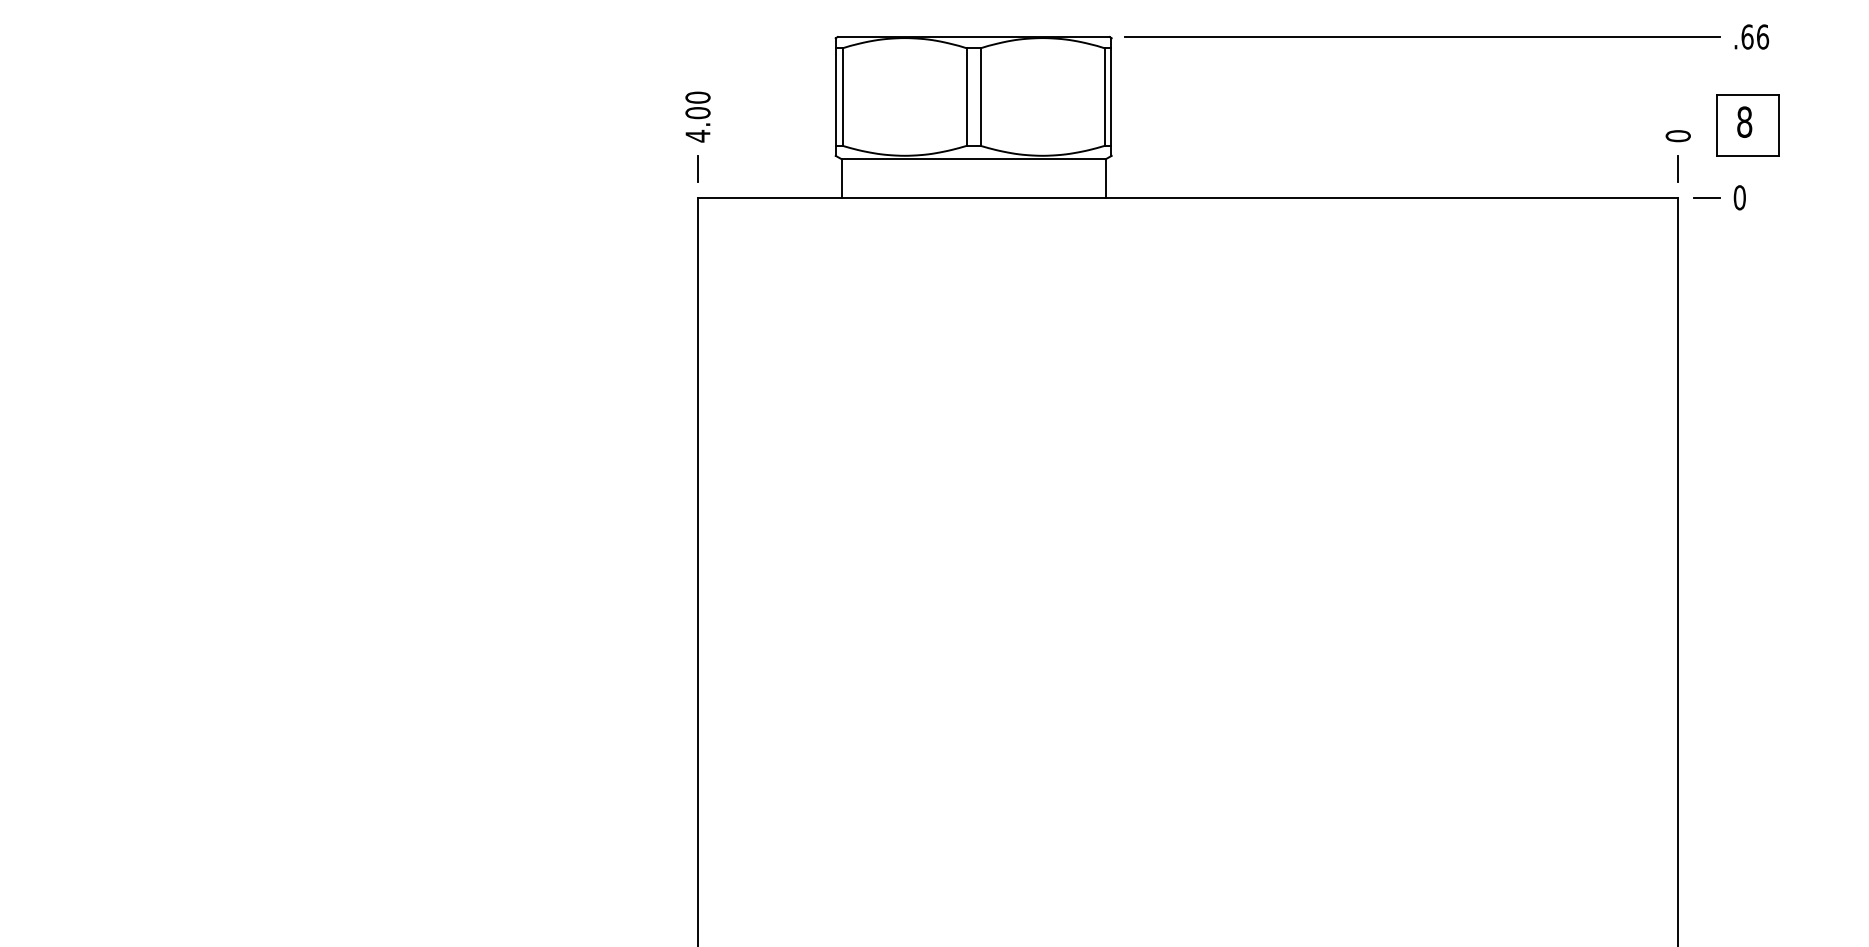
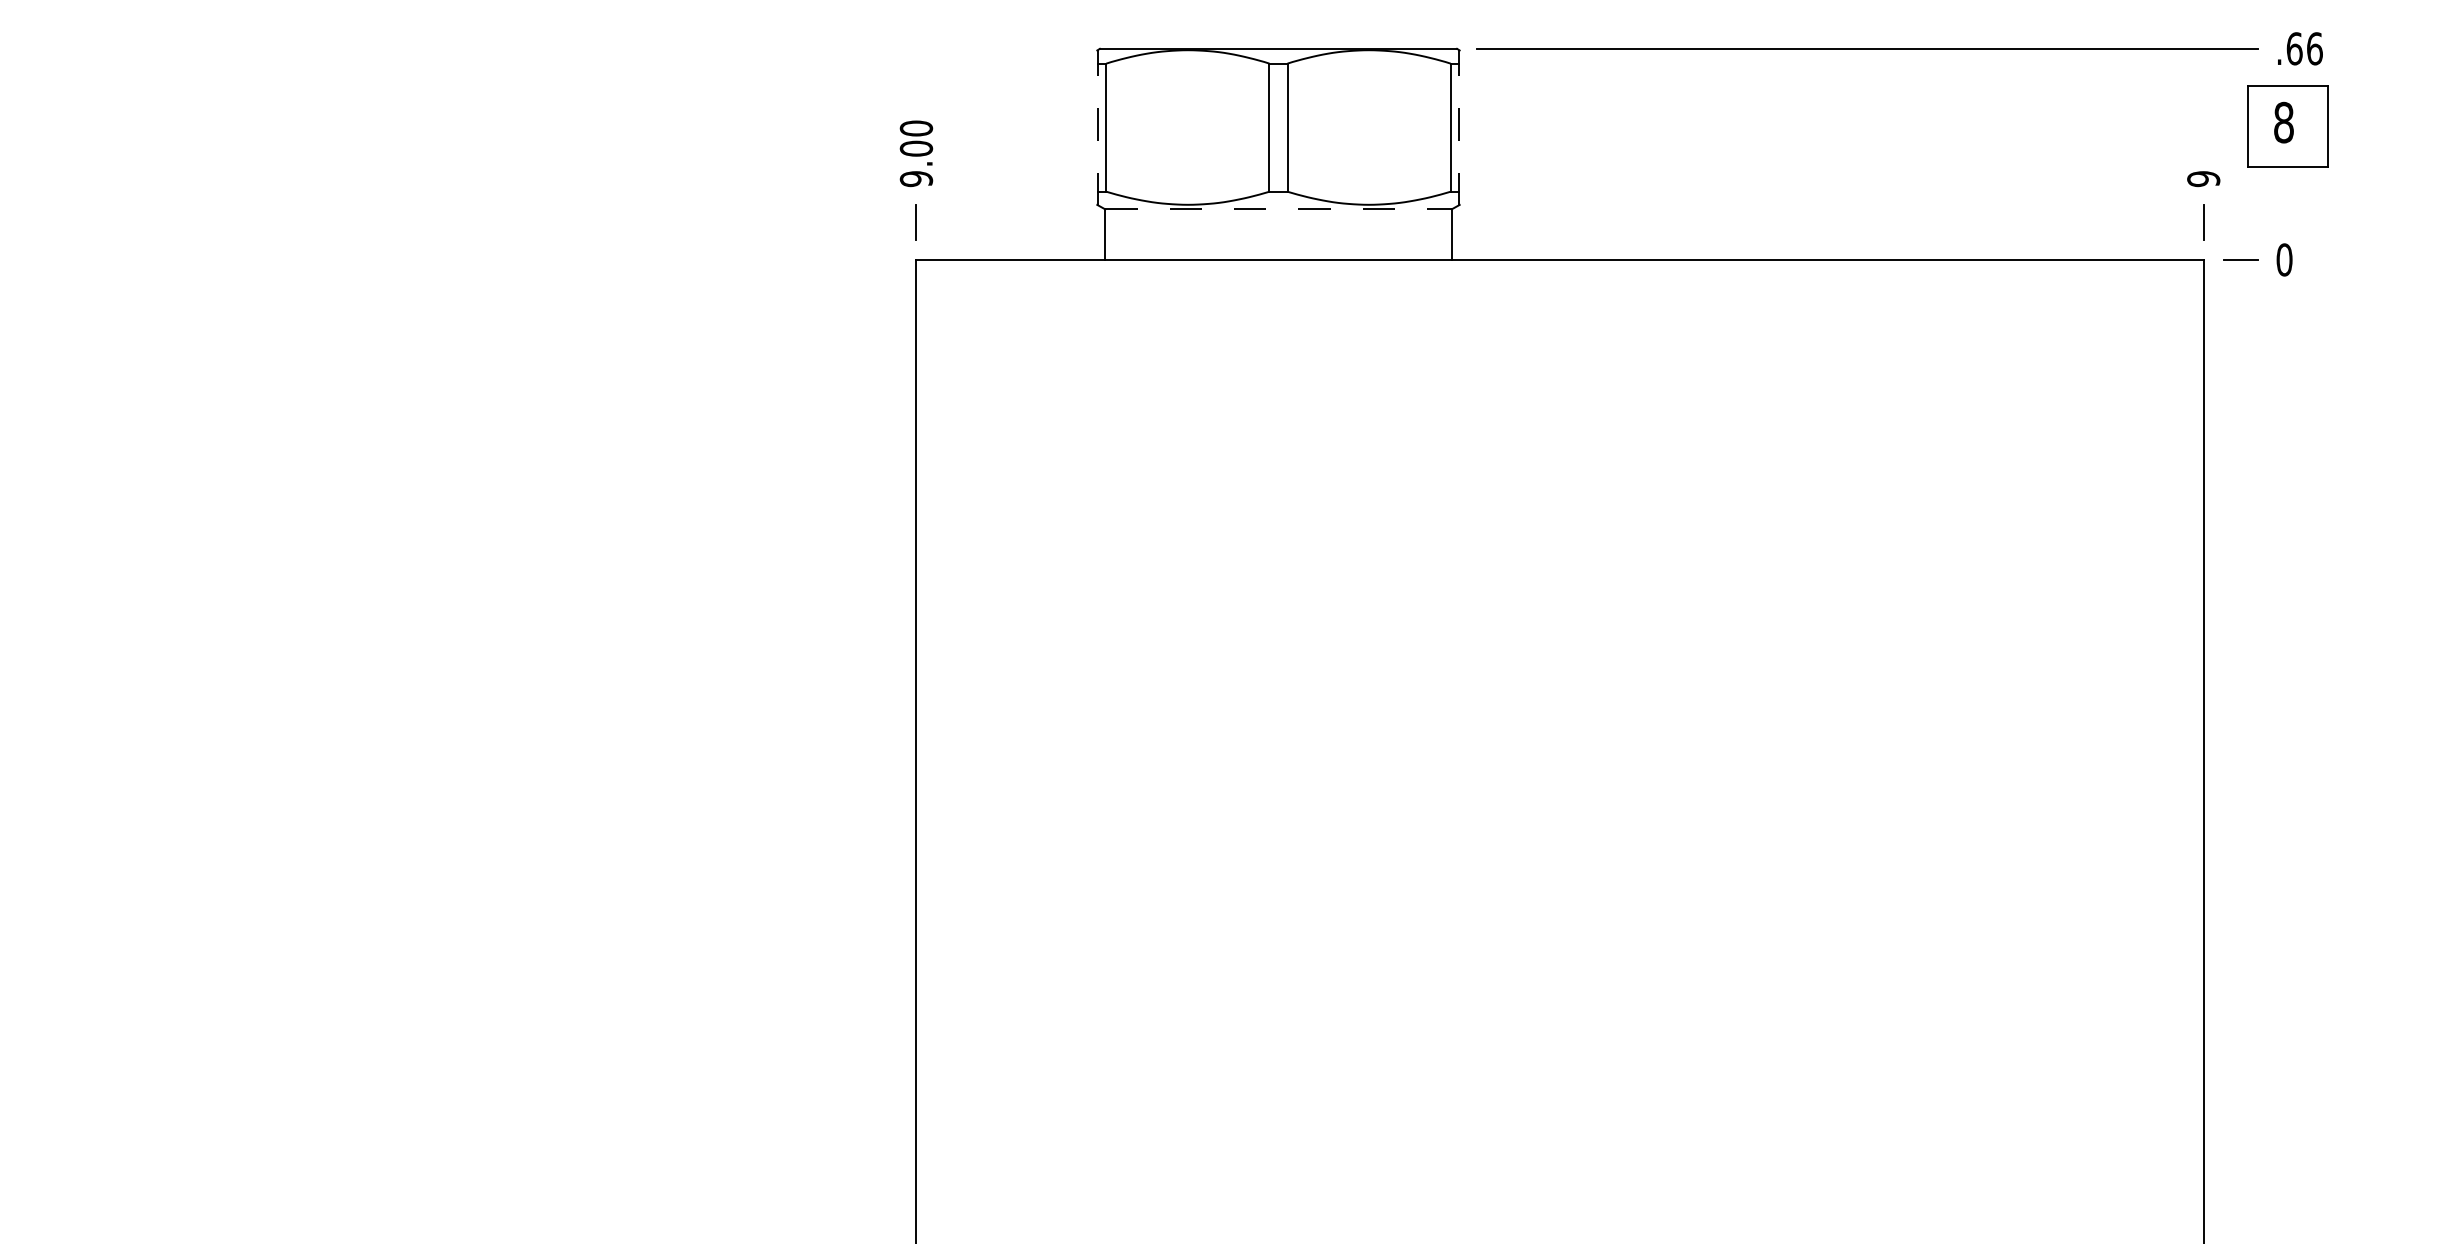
line: (835, 96) -> (1097, 127), solid -> dashed
line: (1111, 96) -> (1459, 127), solid -> dashed
part: (1747, 125) -> (2287, 126), moved
text: (698, 135) -> (916, 178), 4.00 -> 9.00
text: (1678, 136) -> (2203, 179), 0 -> 9
line: (974, 159) -> (1279, 209), solid -> dashed

